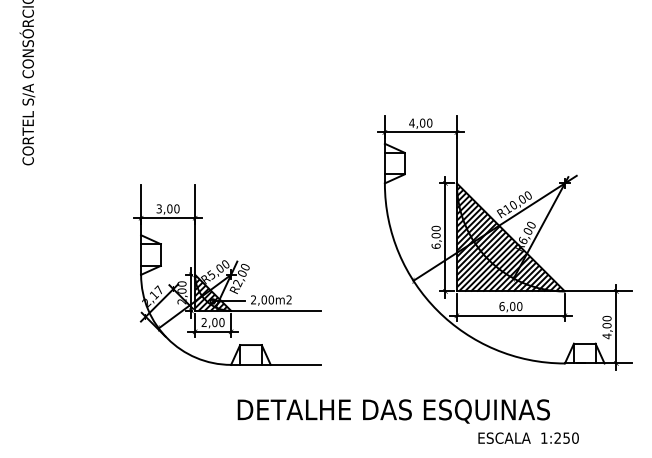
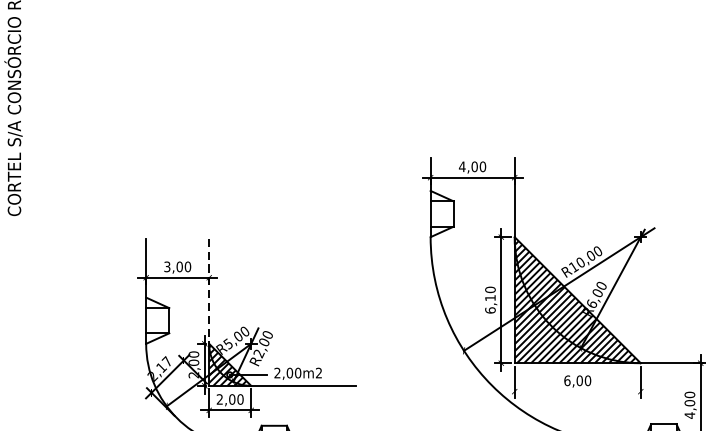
line: (195, 230) -> (209, 292), solid -> dashed
text: (435, 235) -> (489, 297), 6,00 -> 6,10
line: (510, 315) -> (577, 391), removed

